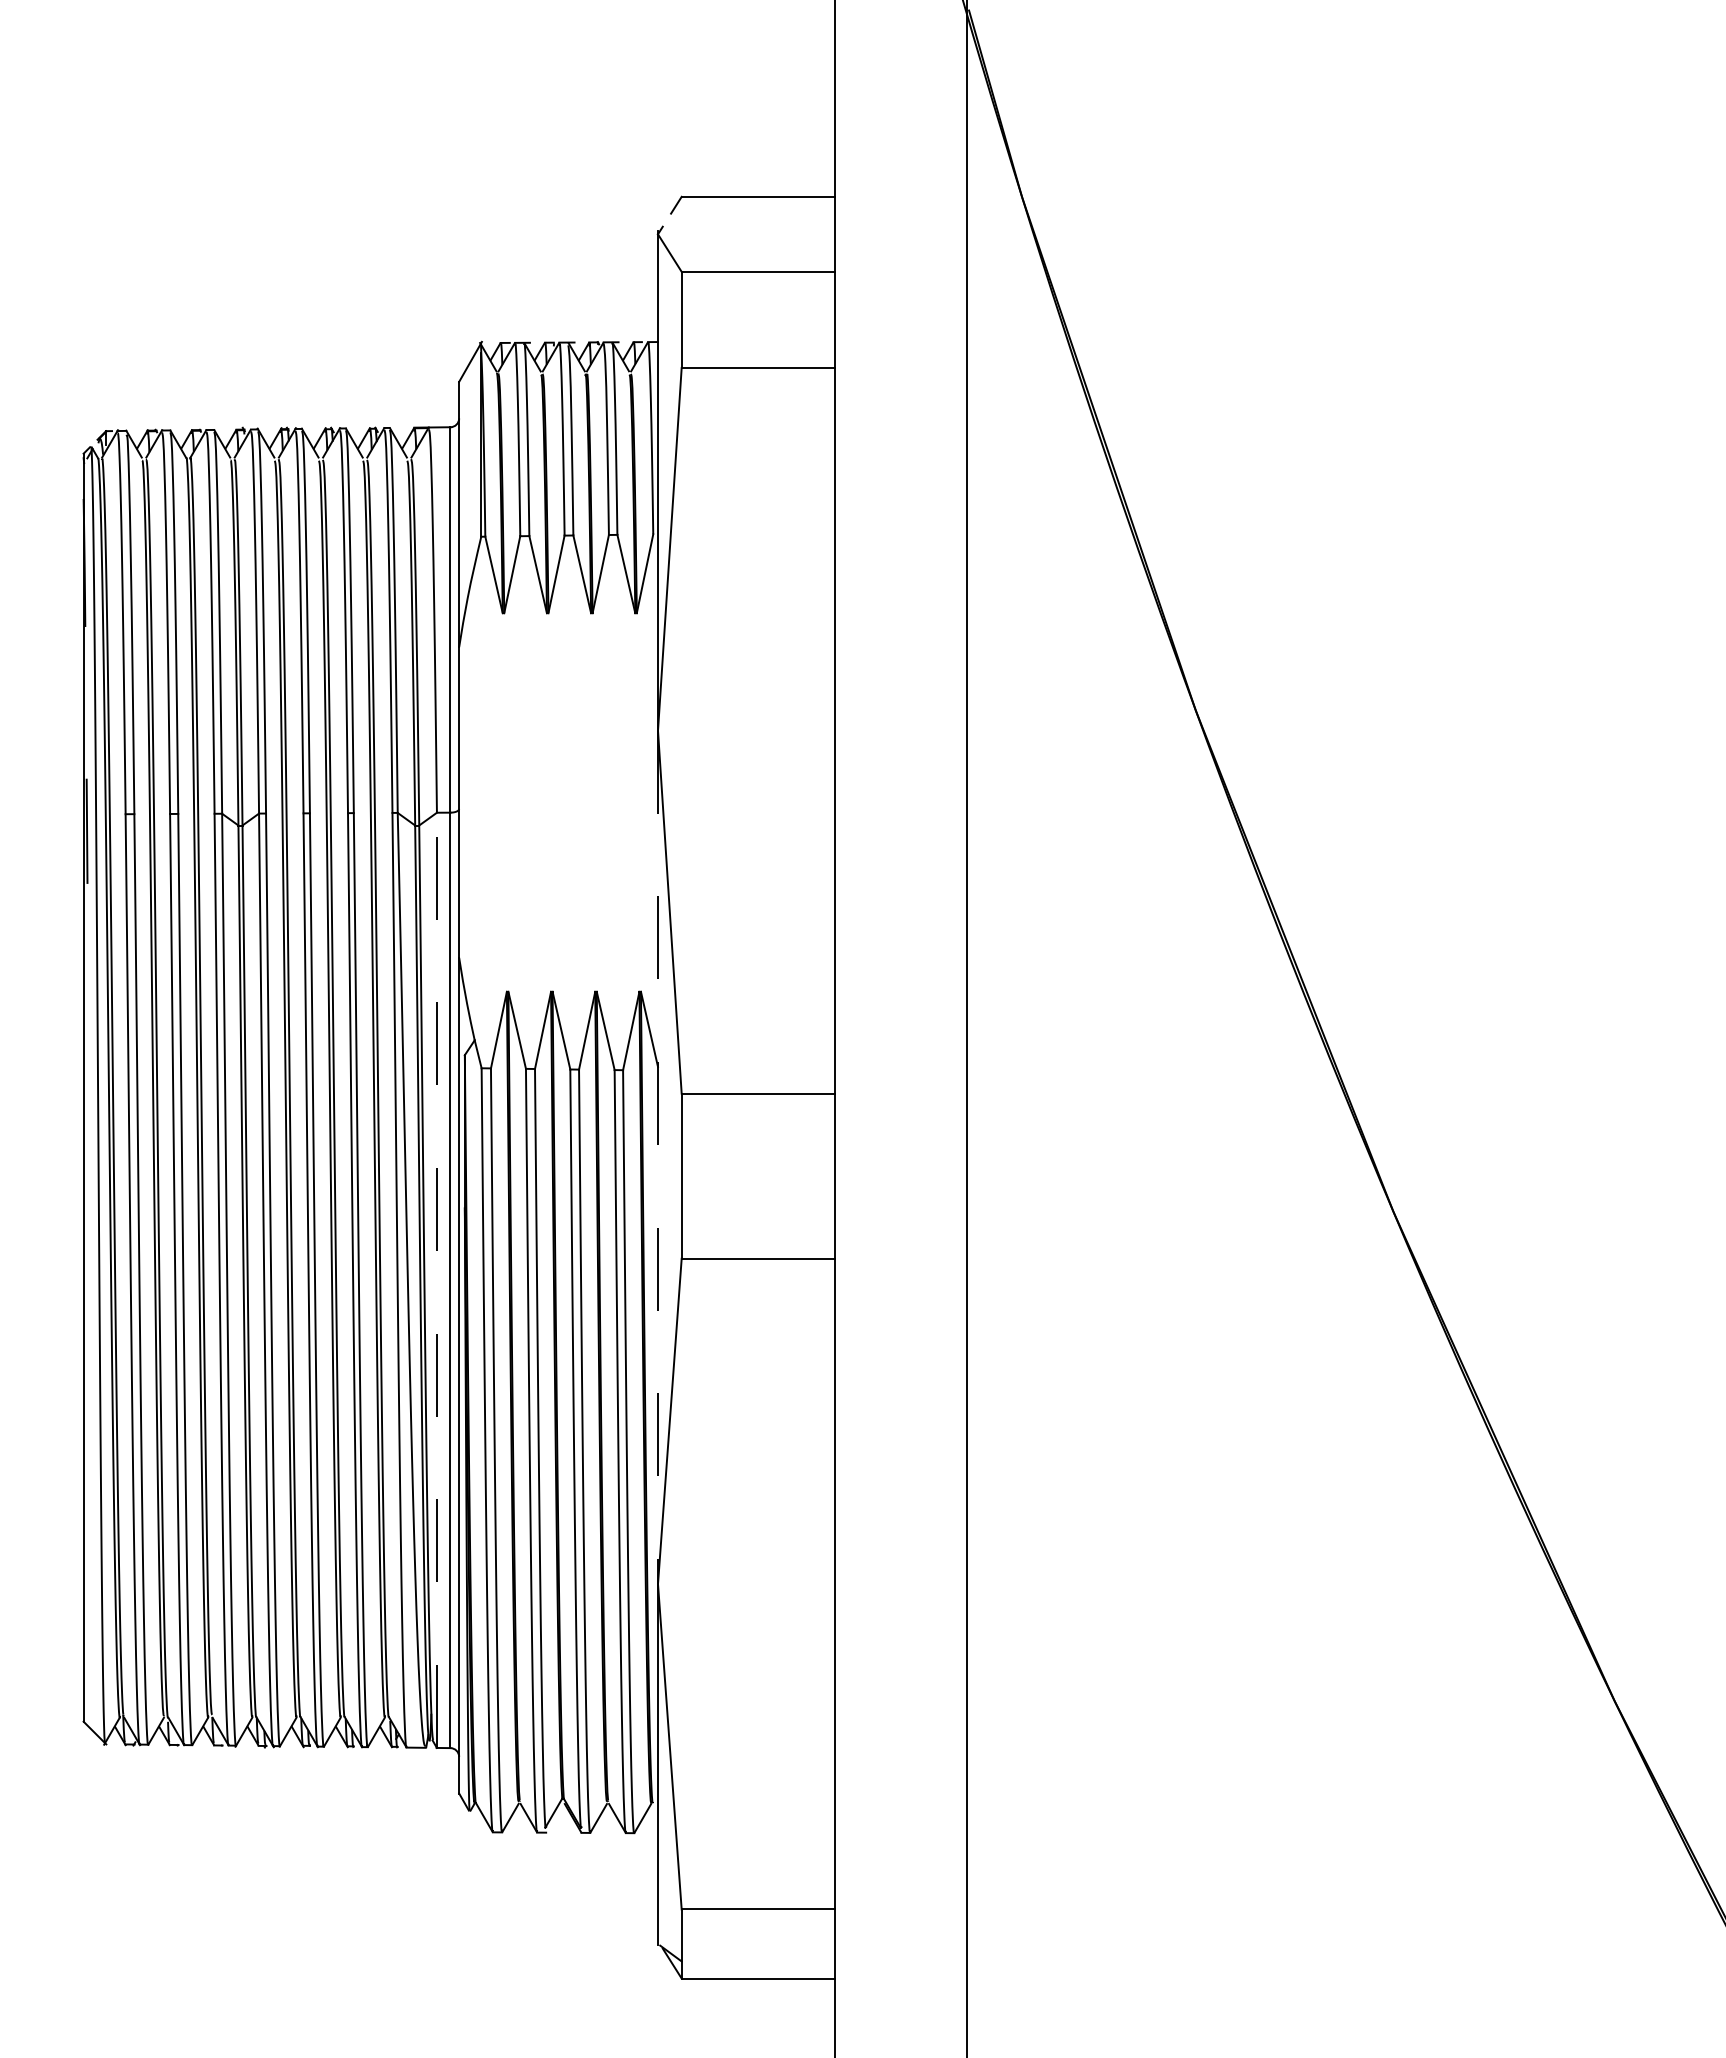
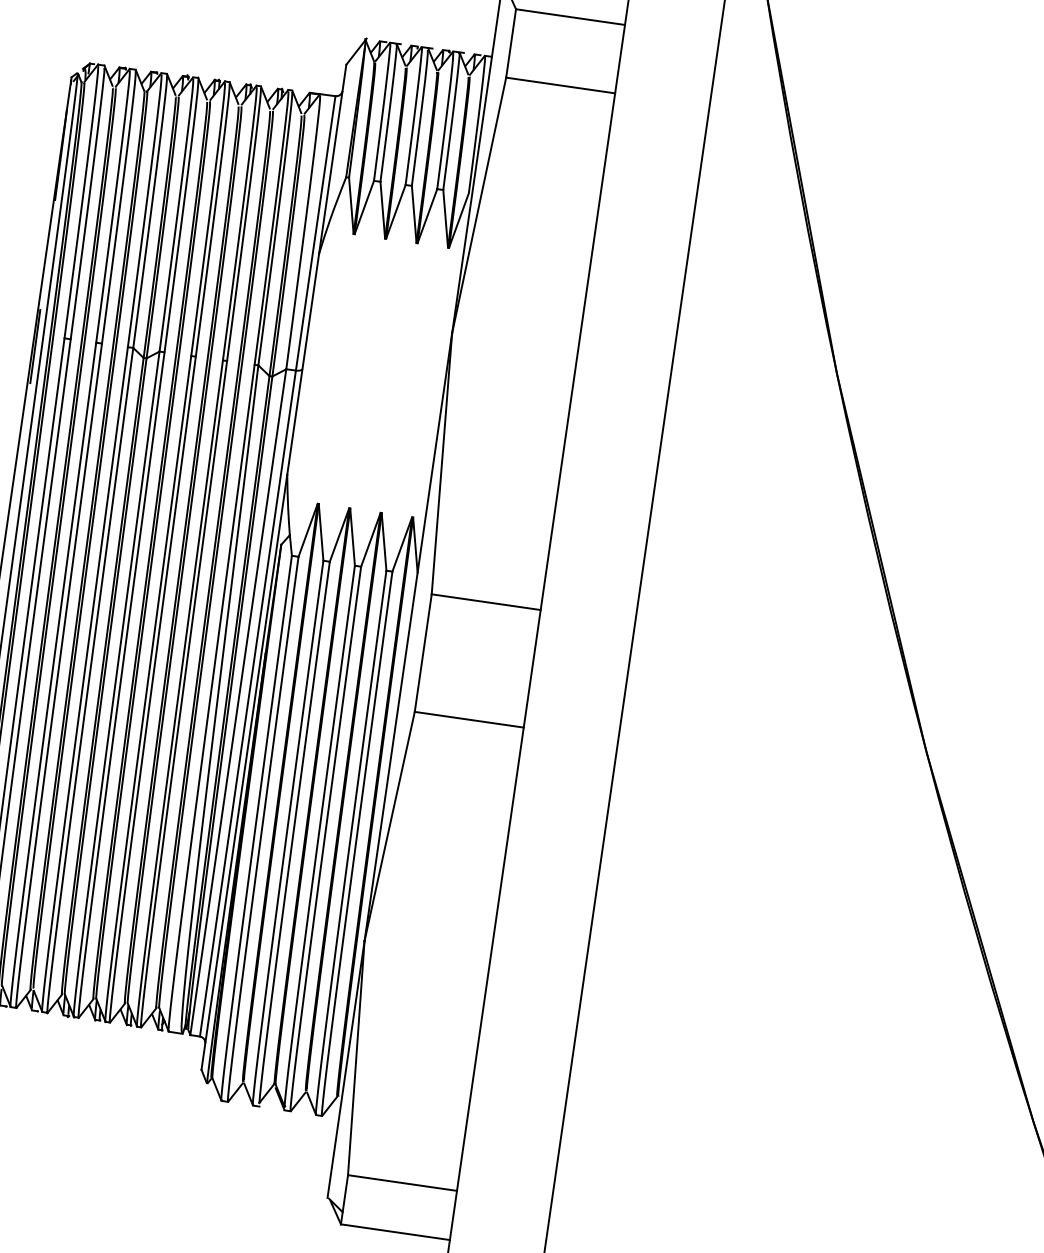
line: (658, 1157) -> (408, 637), dashed -> solid
line: (436, 1280) -> (238, 702), dashed -> solid

